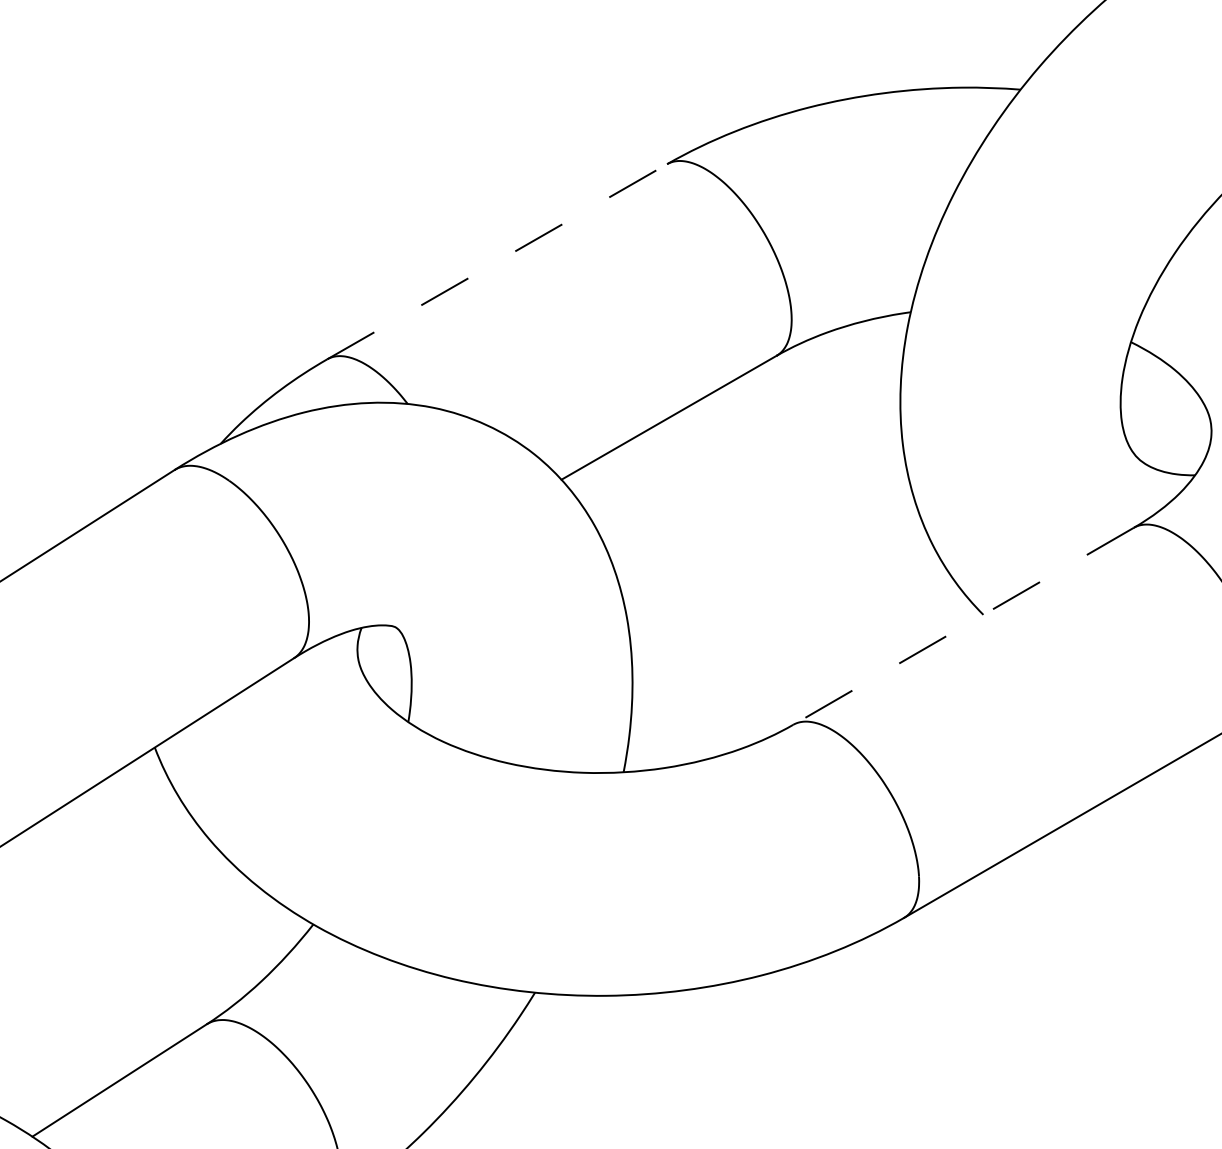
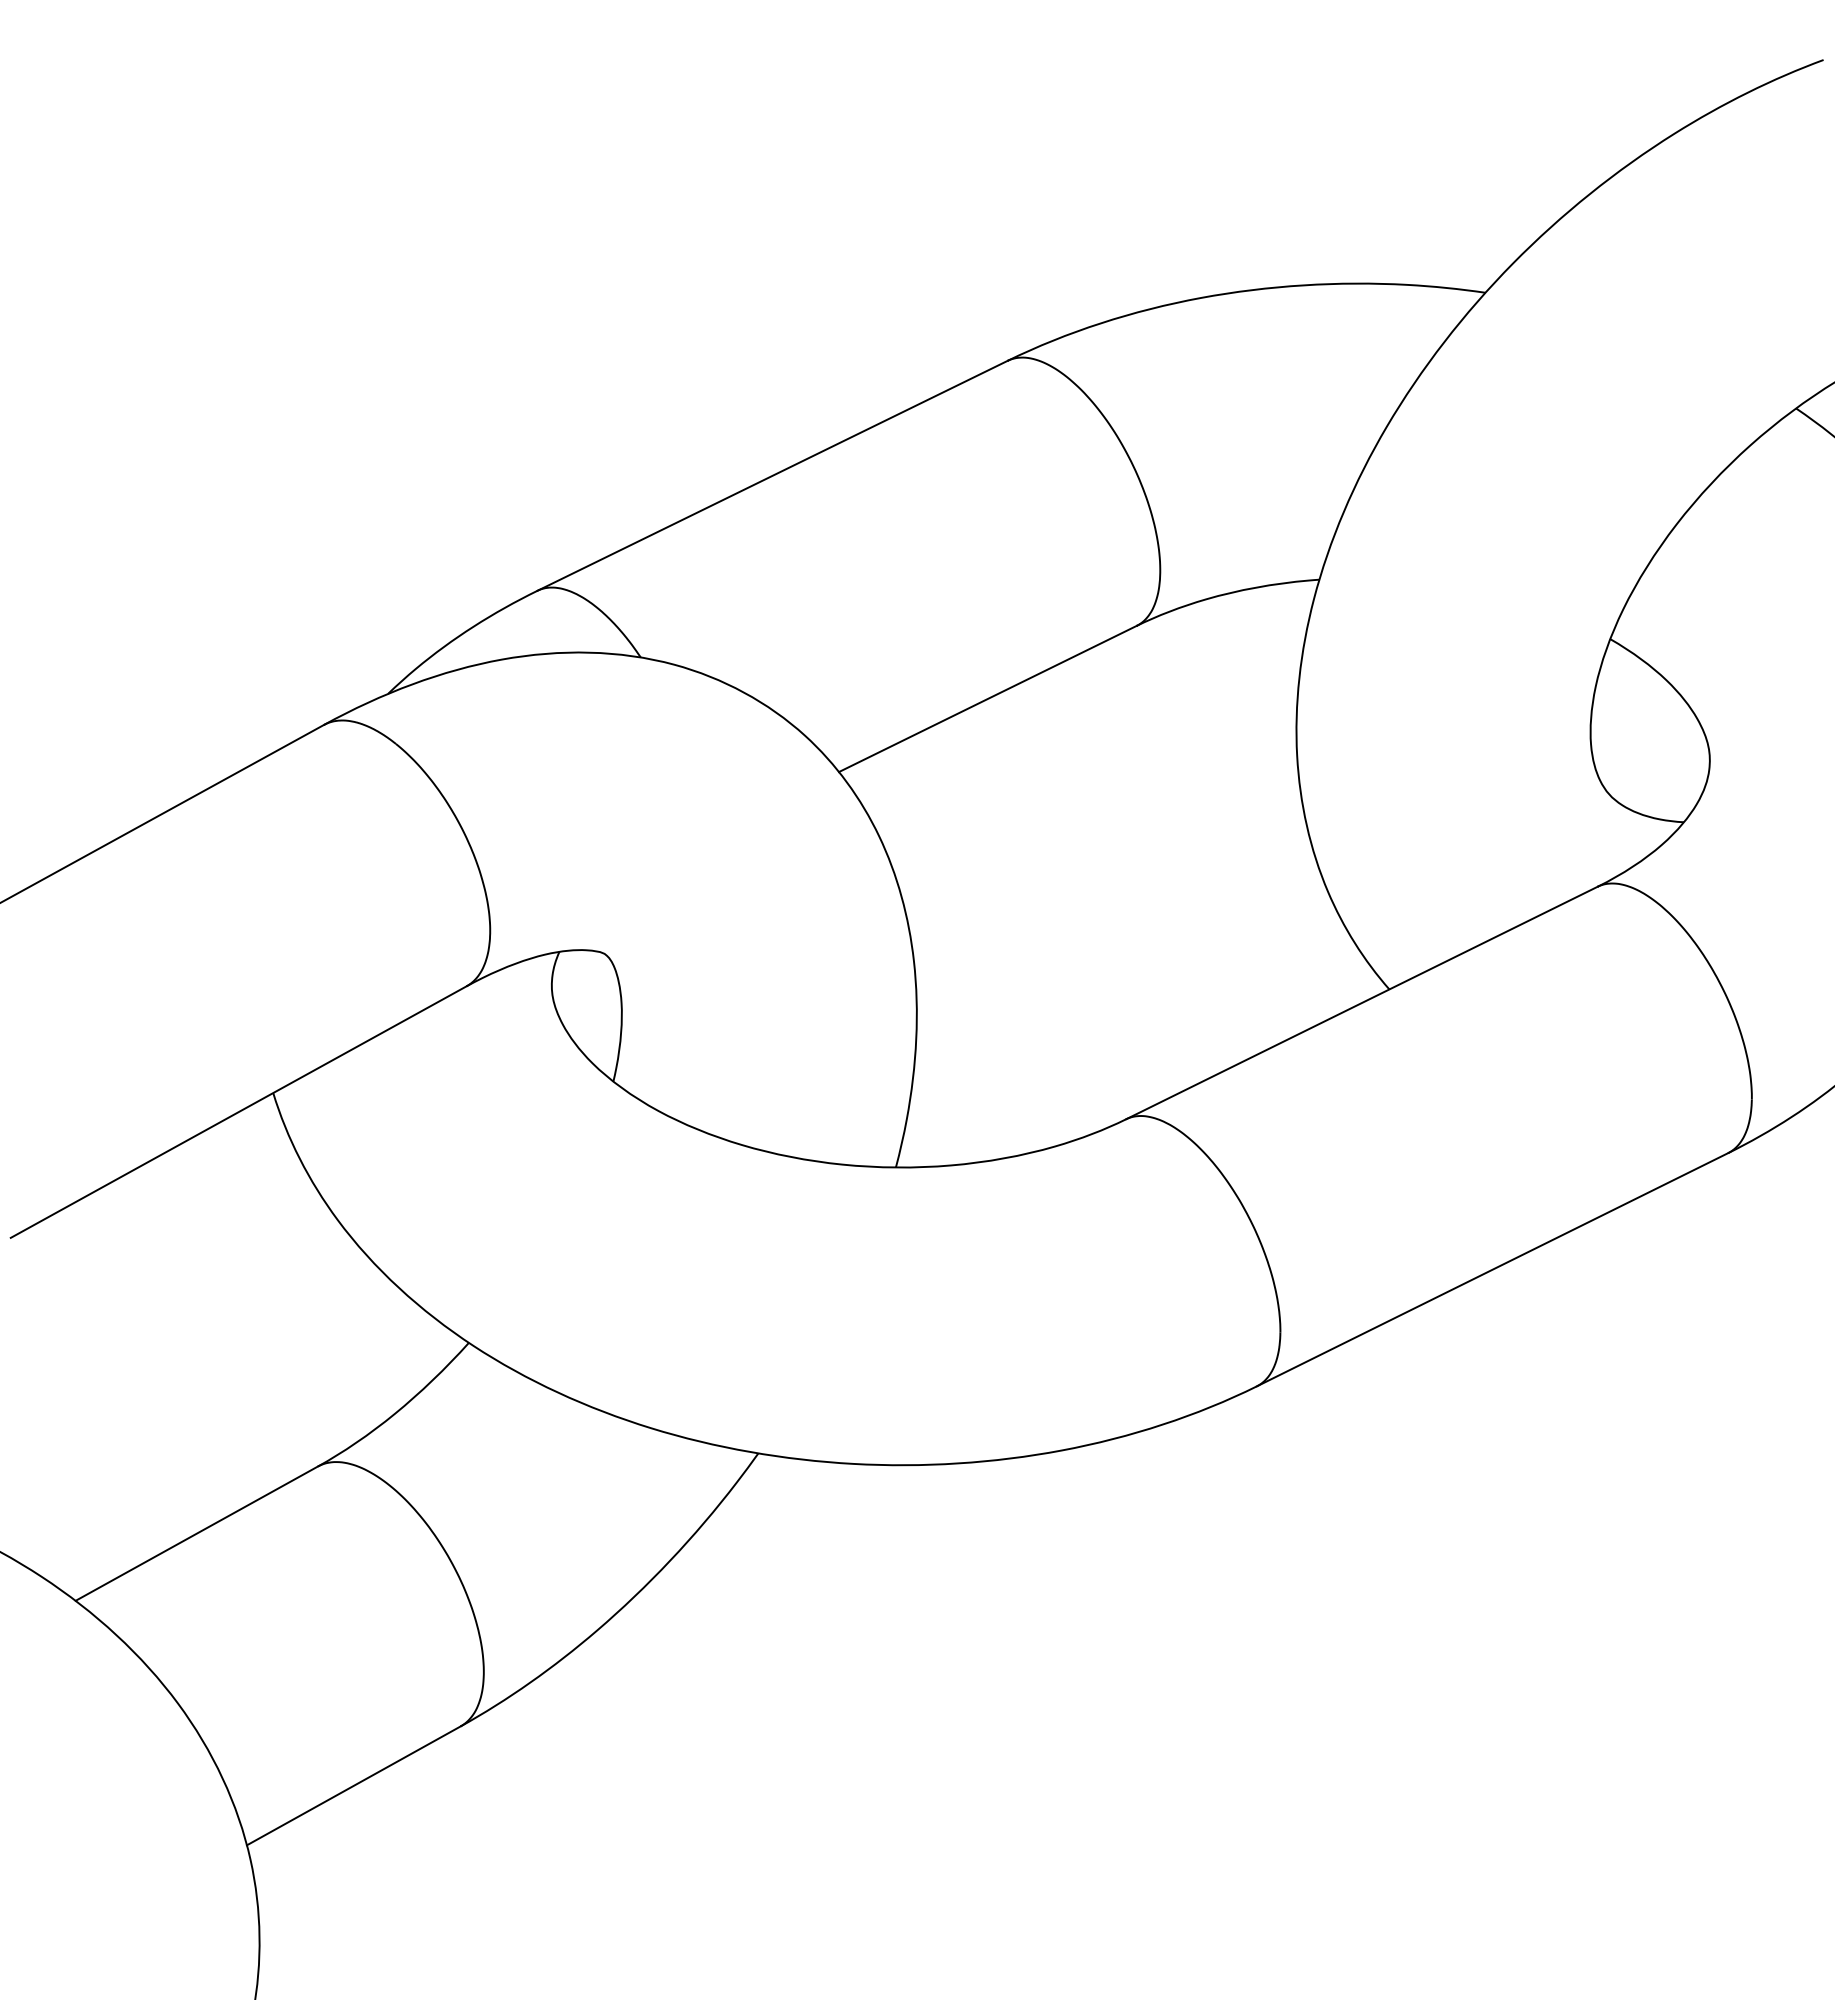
line: (497, 261) -> (772, 475), dashed -> solid
line: (963, 626) -> (1361, 1003), dashed -> solid

